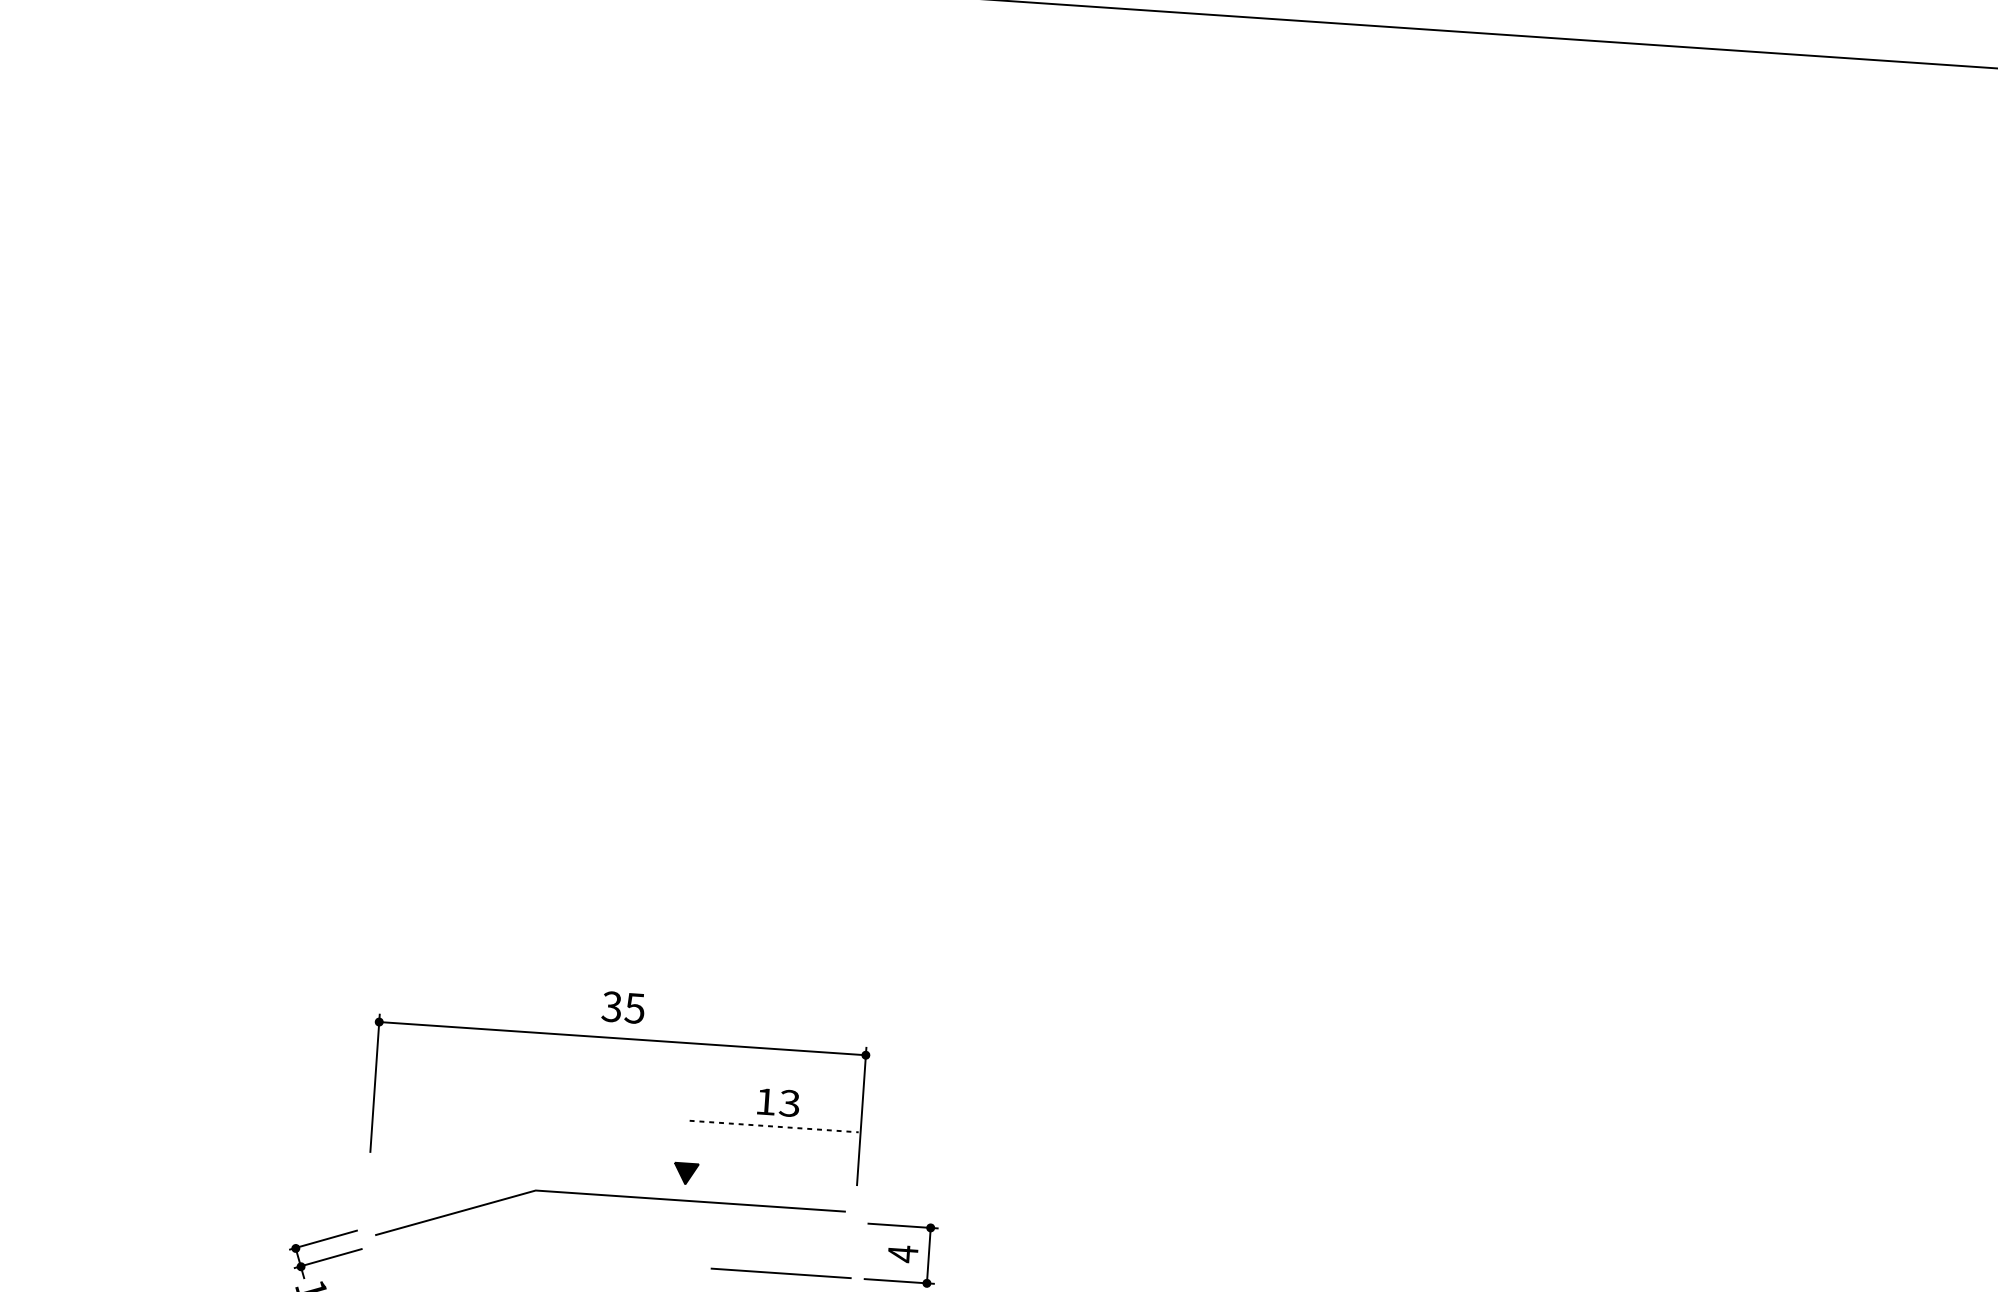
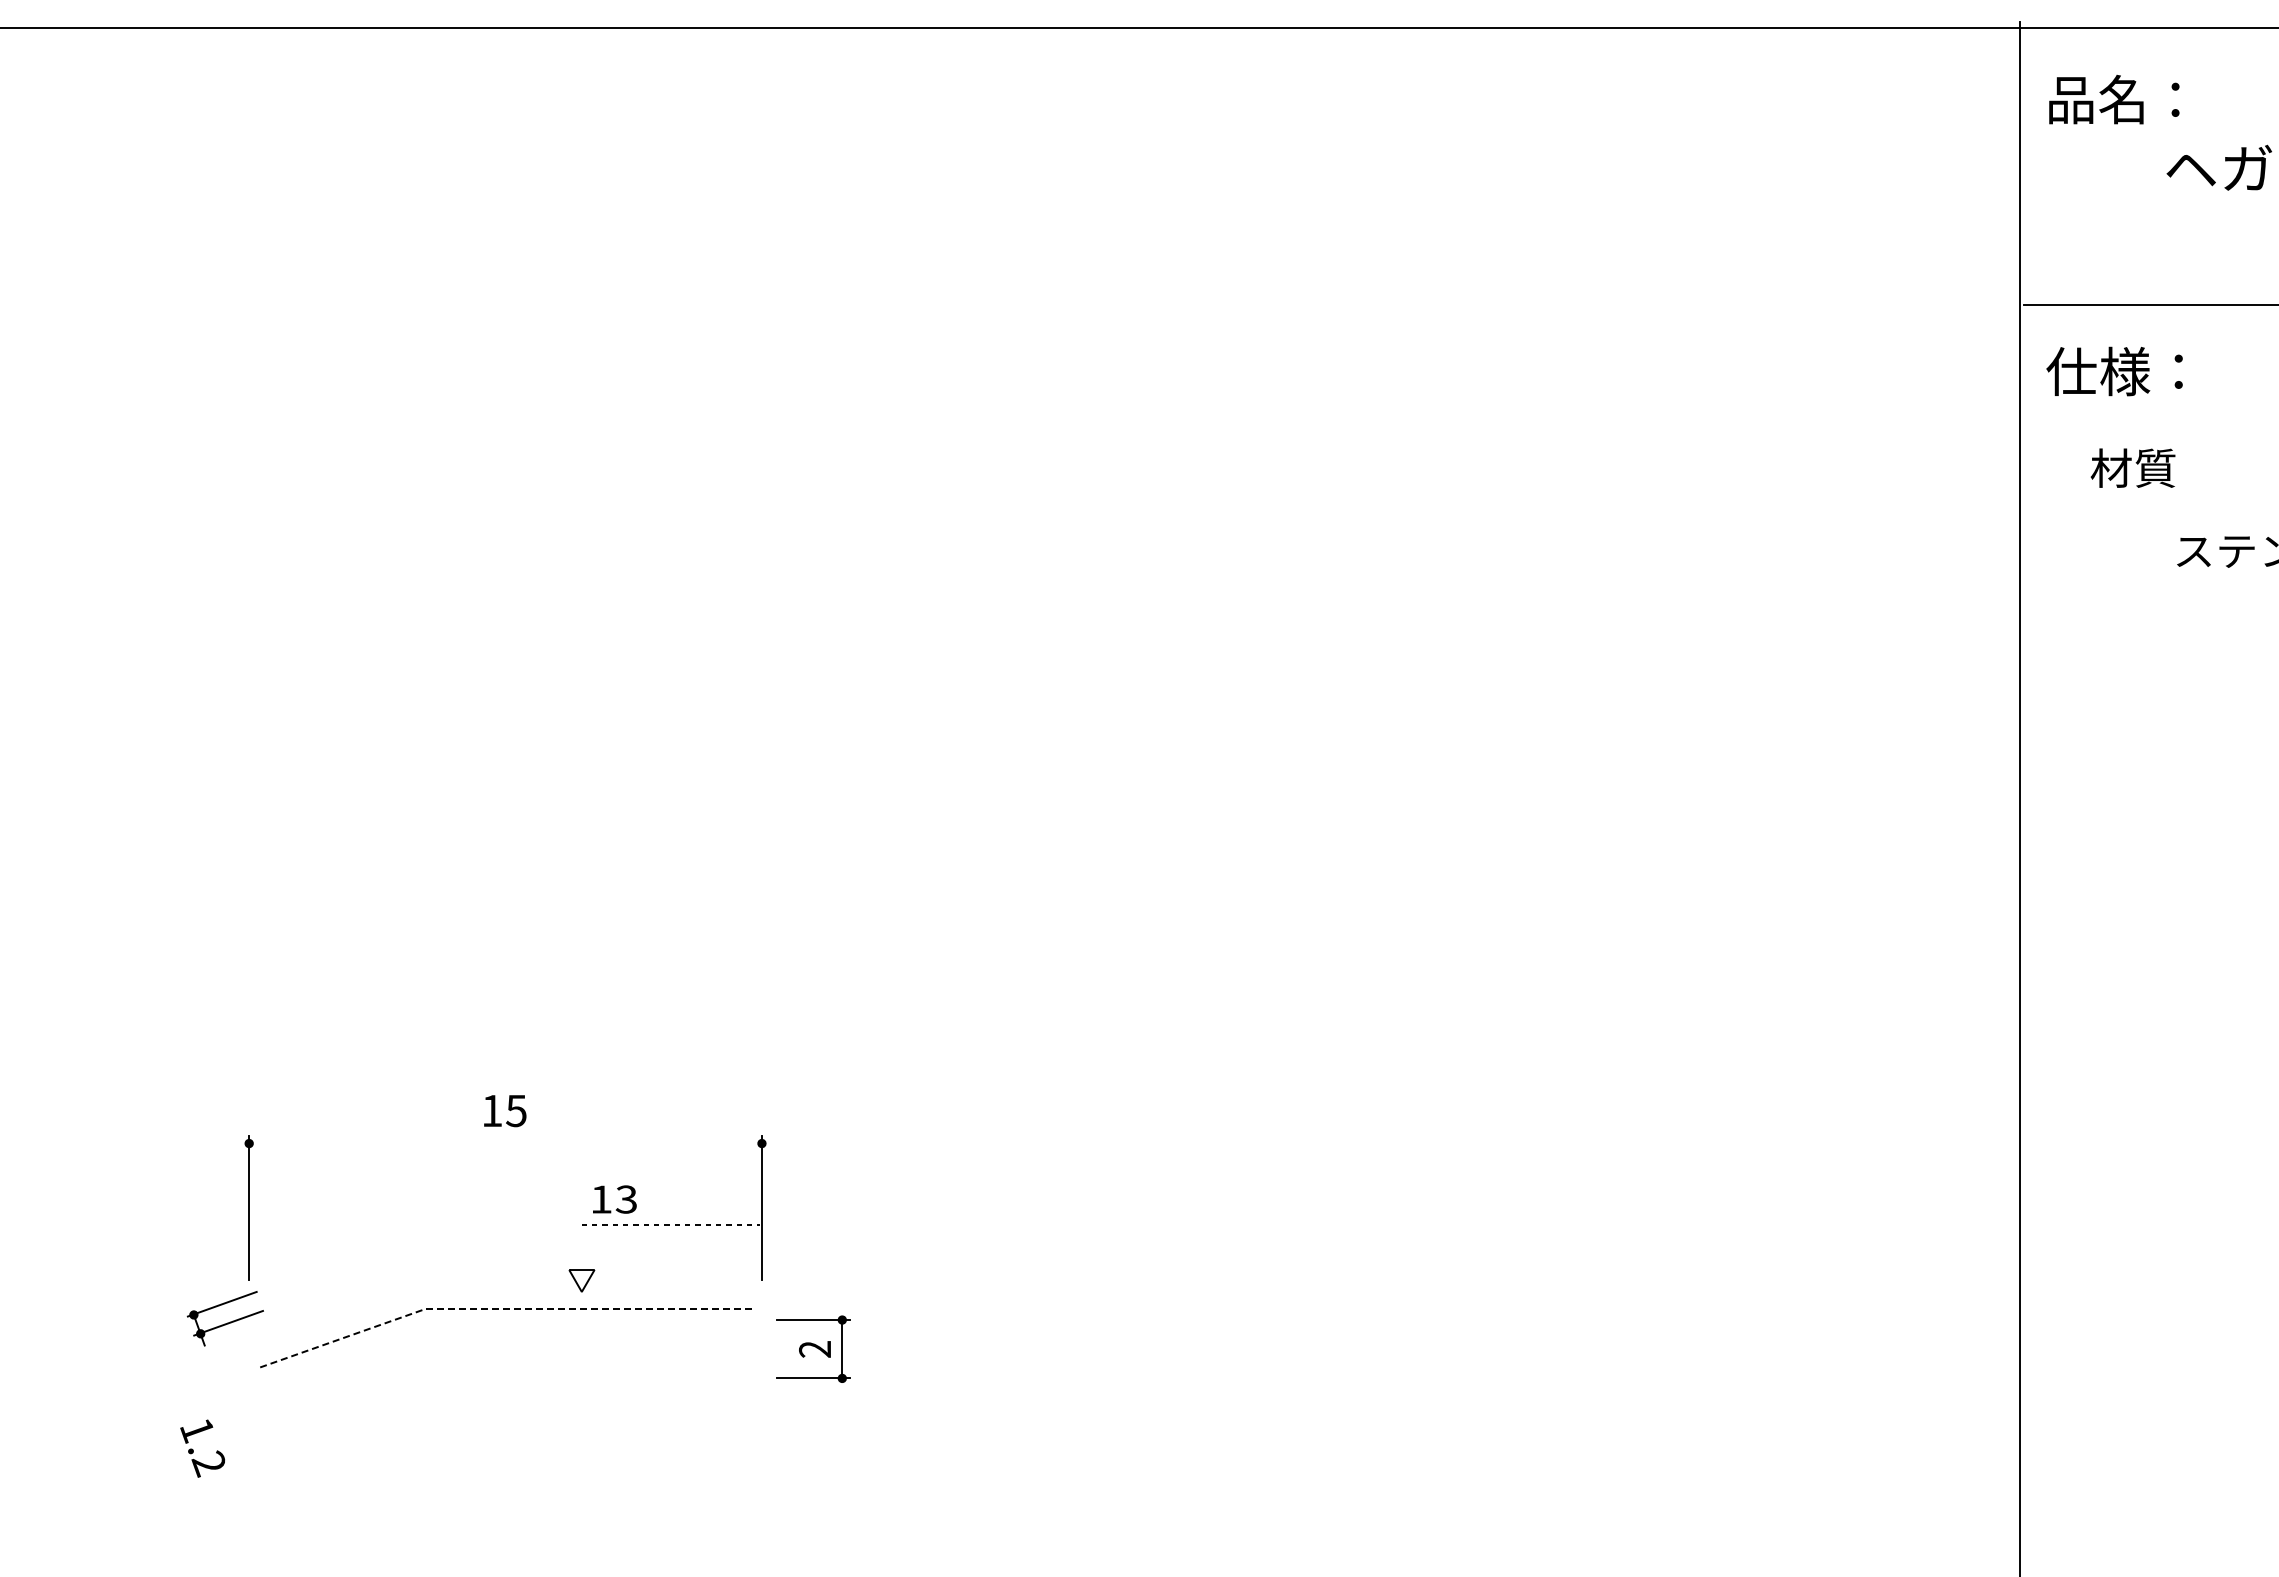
text: (611, 1006) -> (491, 1110), 35 -> 15
line: (622, 1038) -> (505, 1143), removed
text: (778, 1102) -> (614, 1199), moved
fill: (685, 1173) -> (581, 1280), removed
line: (607, 1195) -> (500, 1309), solid -> dashed
part: (324, 1253) -> (224, 1318), moved
text: (902, 1254) -> (814, 1349), 4 -> 2
line: (780, 1273) -> (688, 1378), removed

